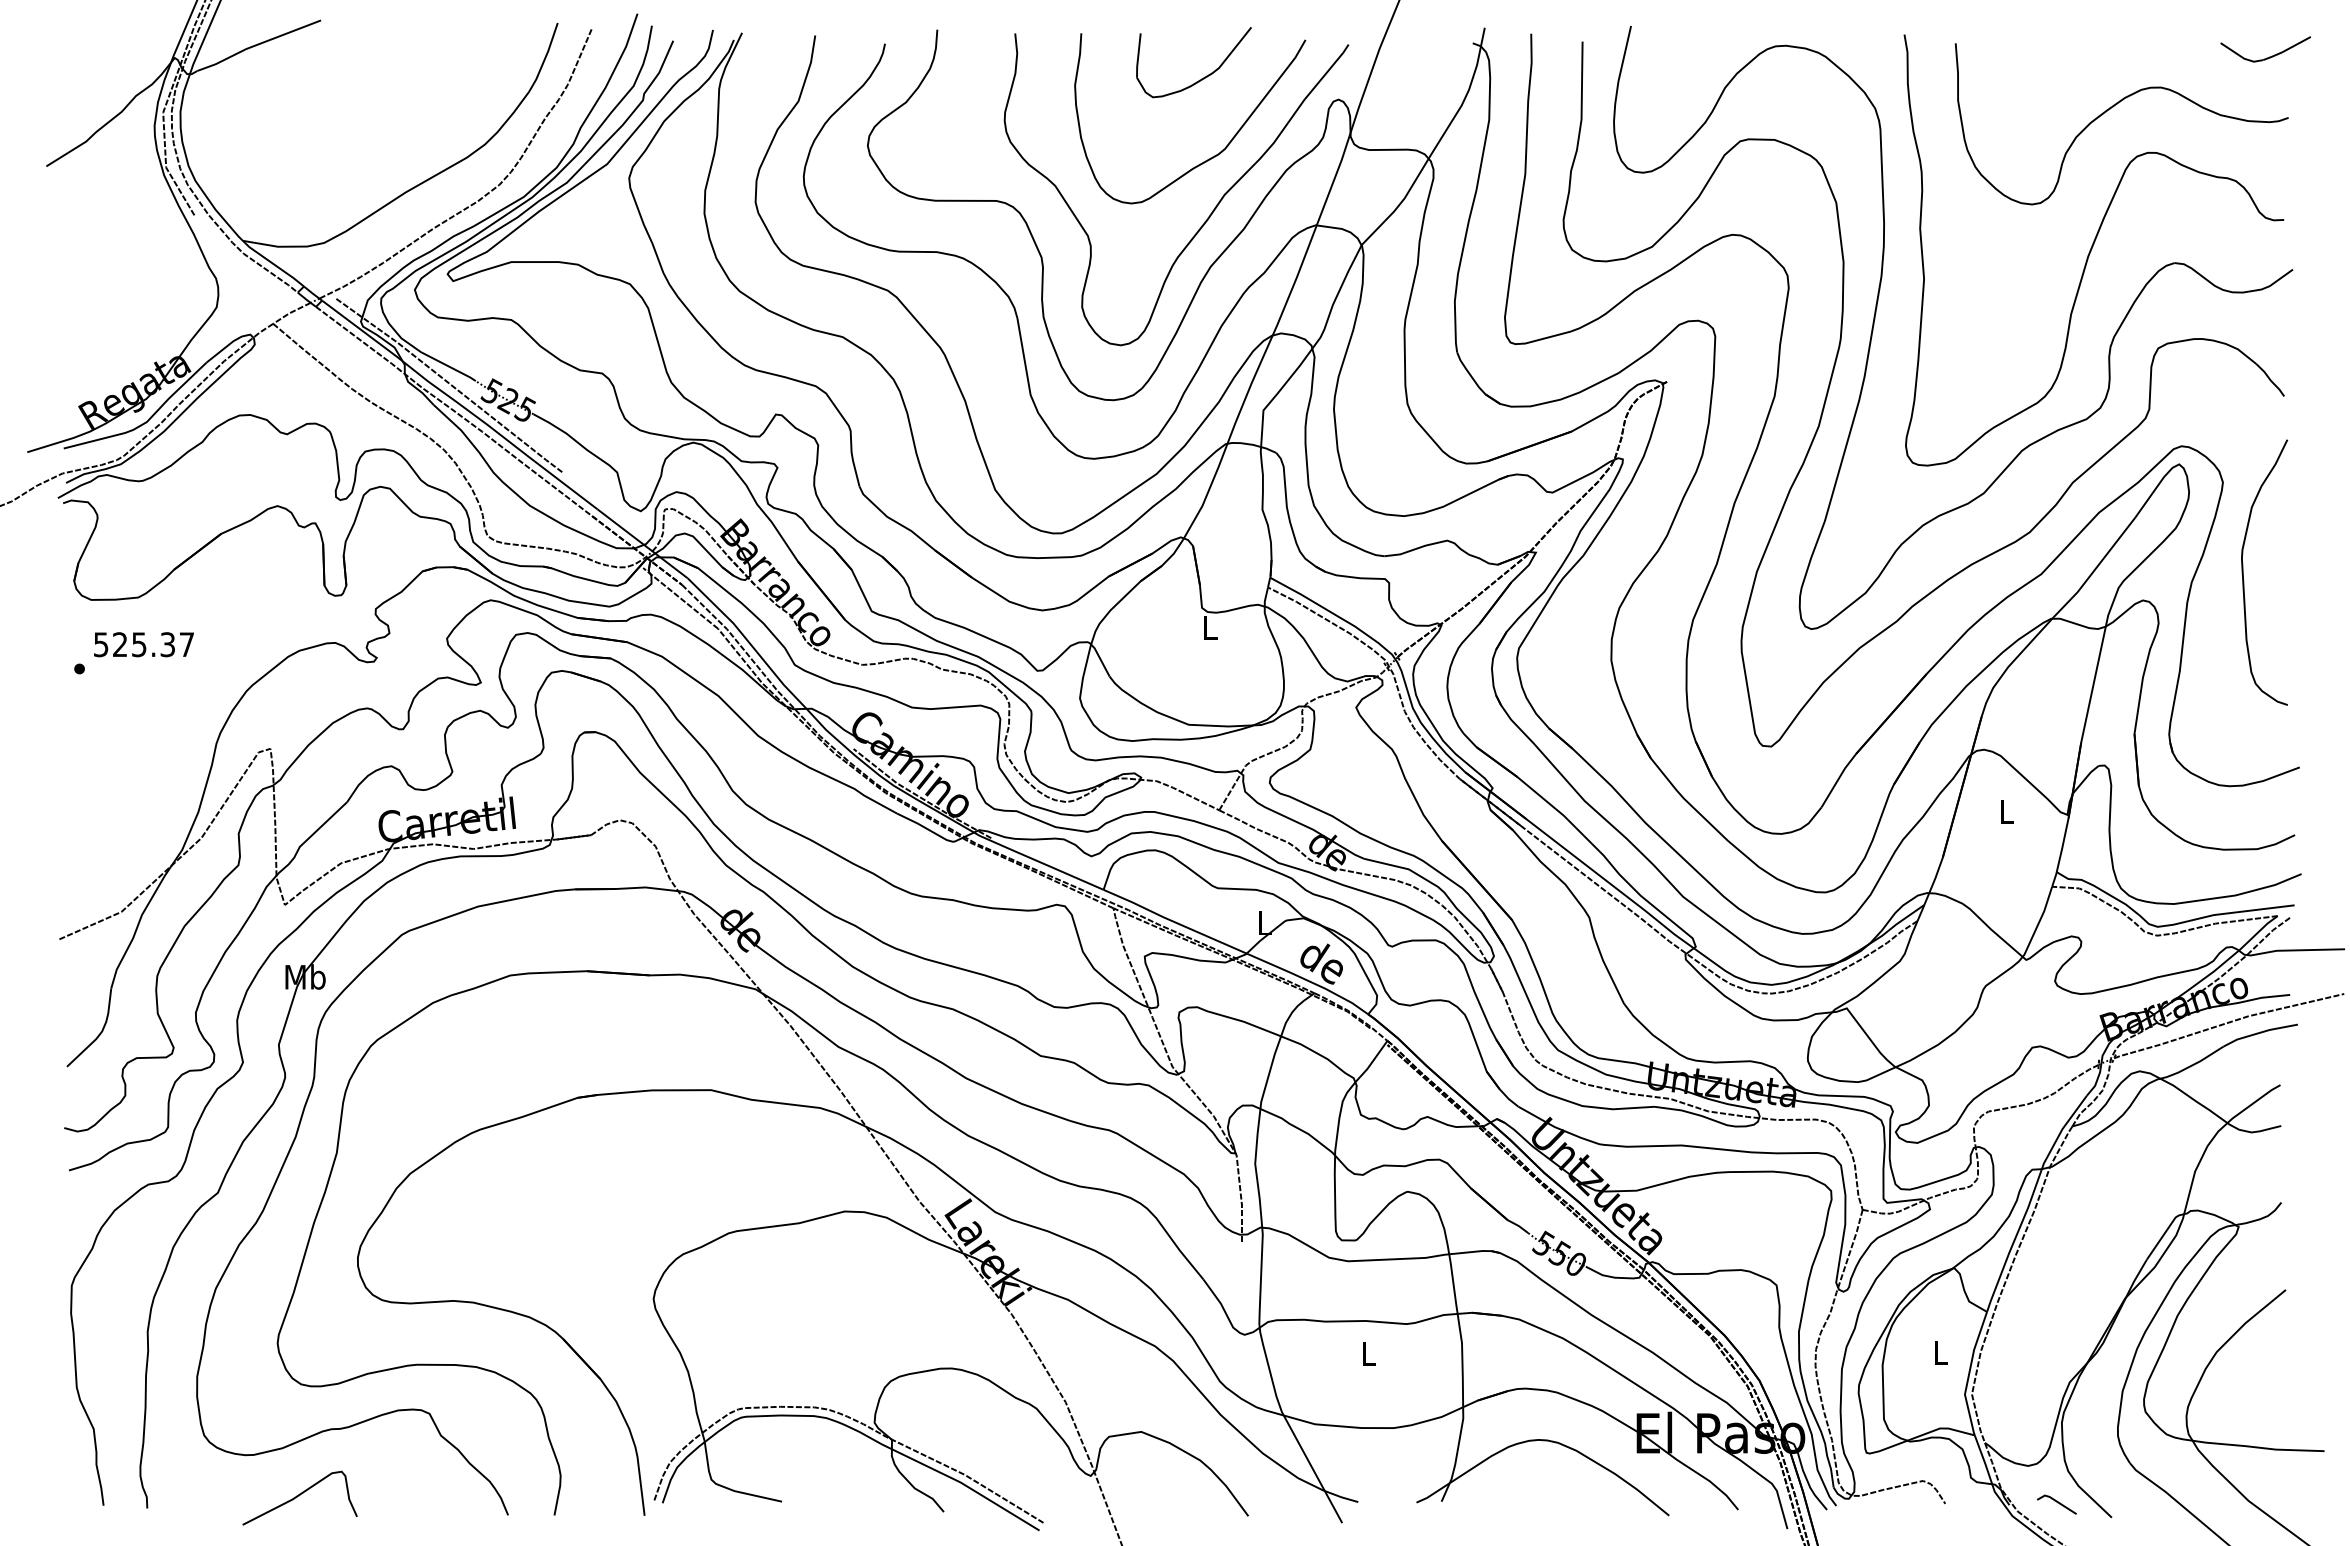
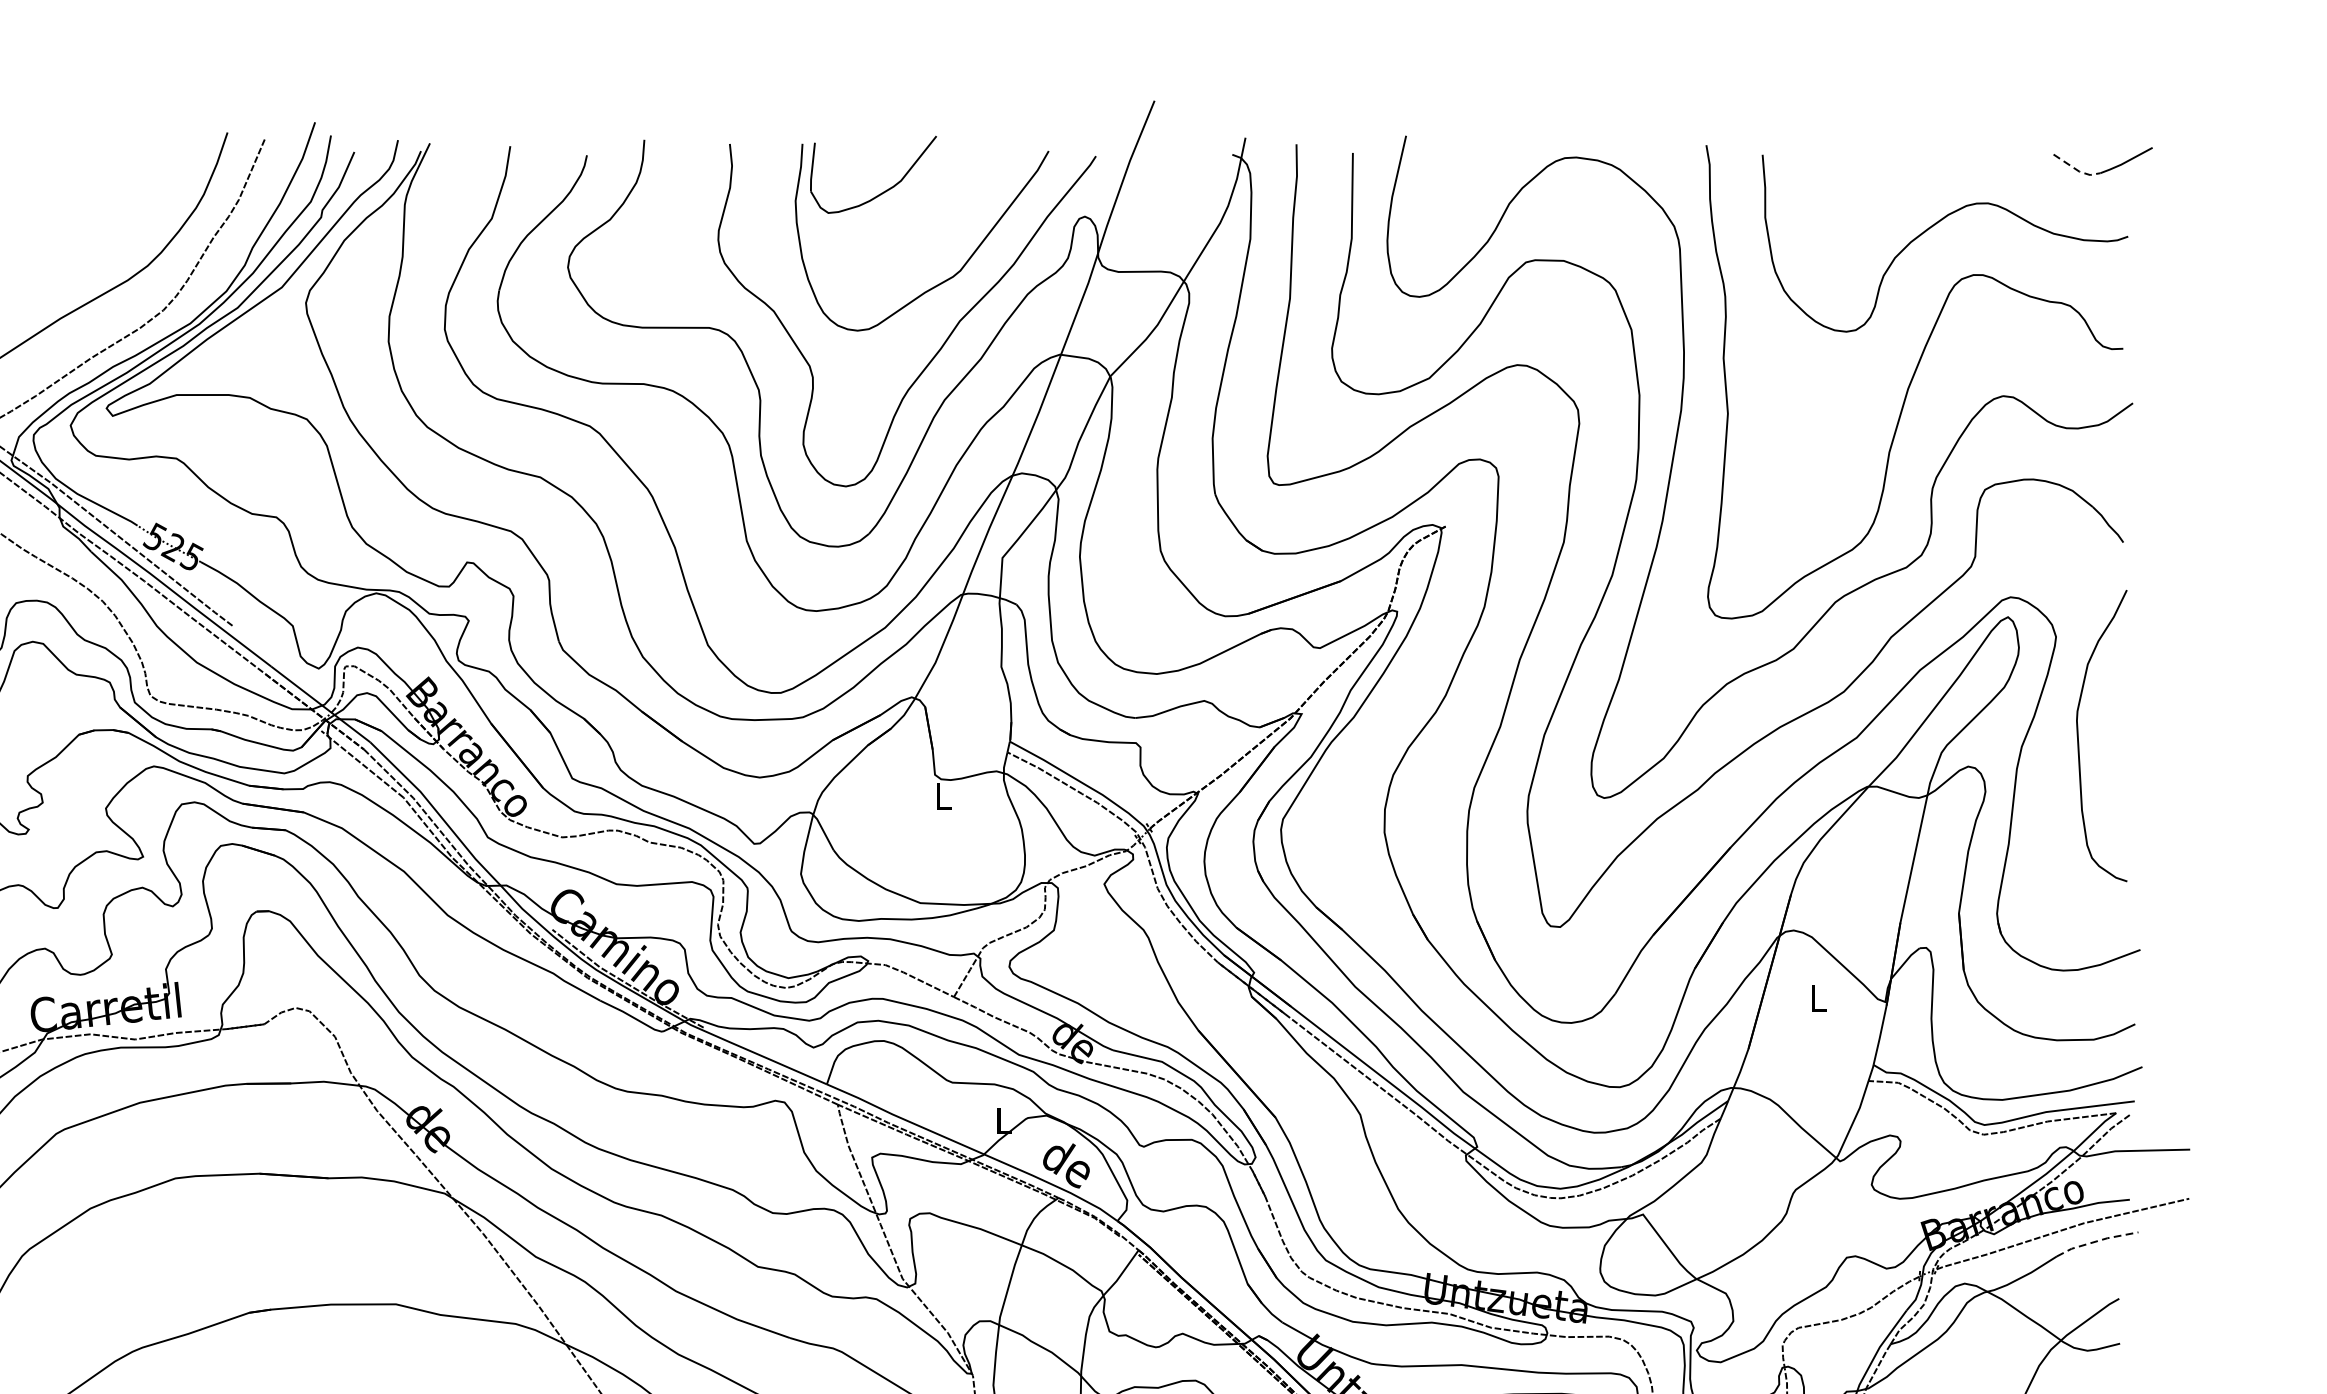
line: (2241, 57) -> (2076, 170), solid -> dashed
part: (1201, 78) -> (881, 192), moved
line: (2260, 1032) -> (2097, 1241), solid -> dashed

